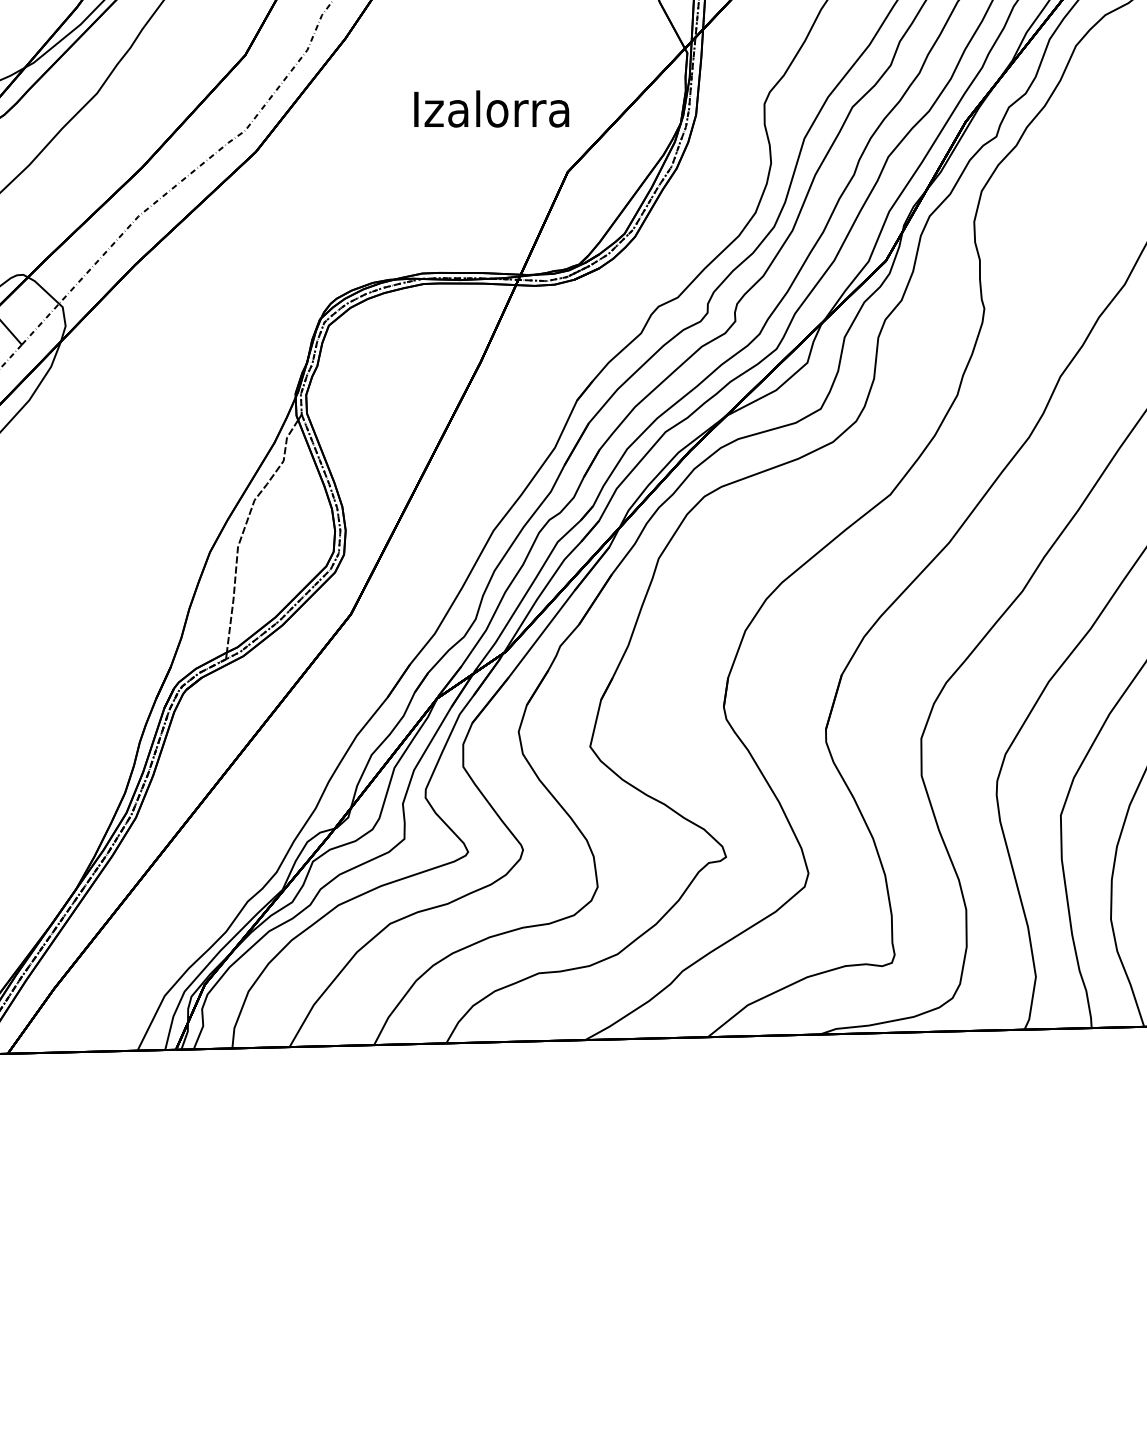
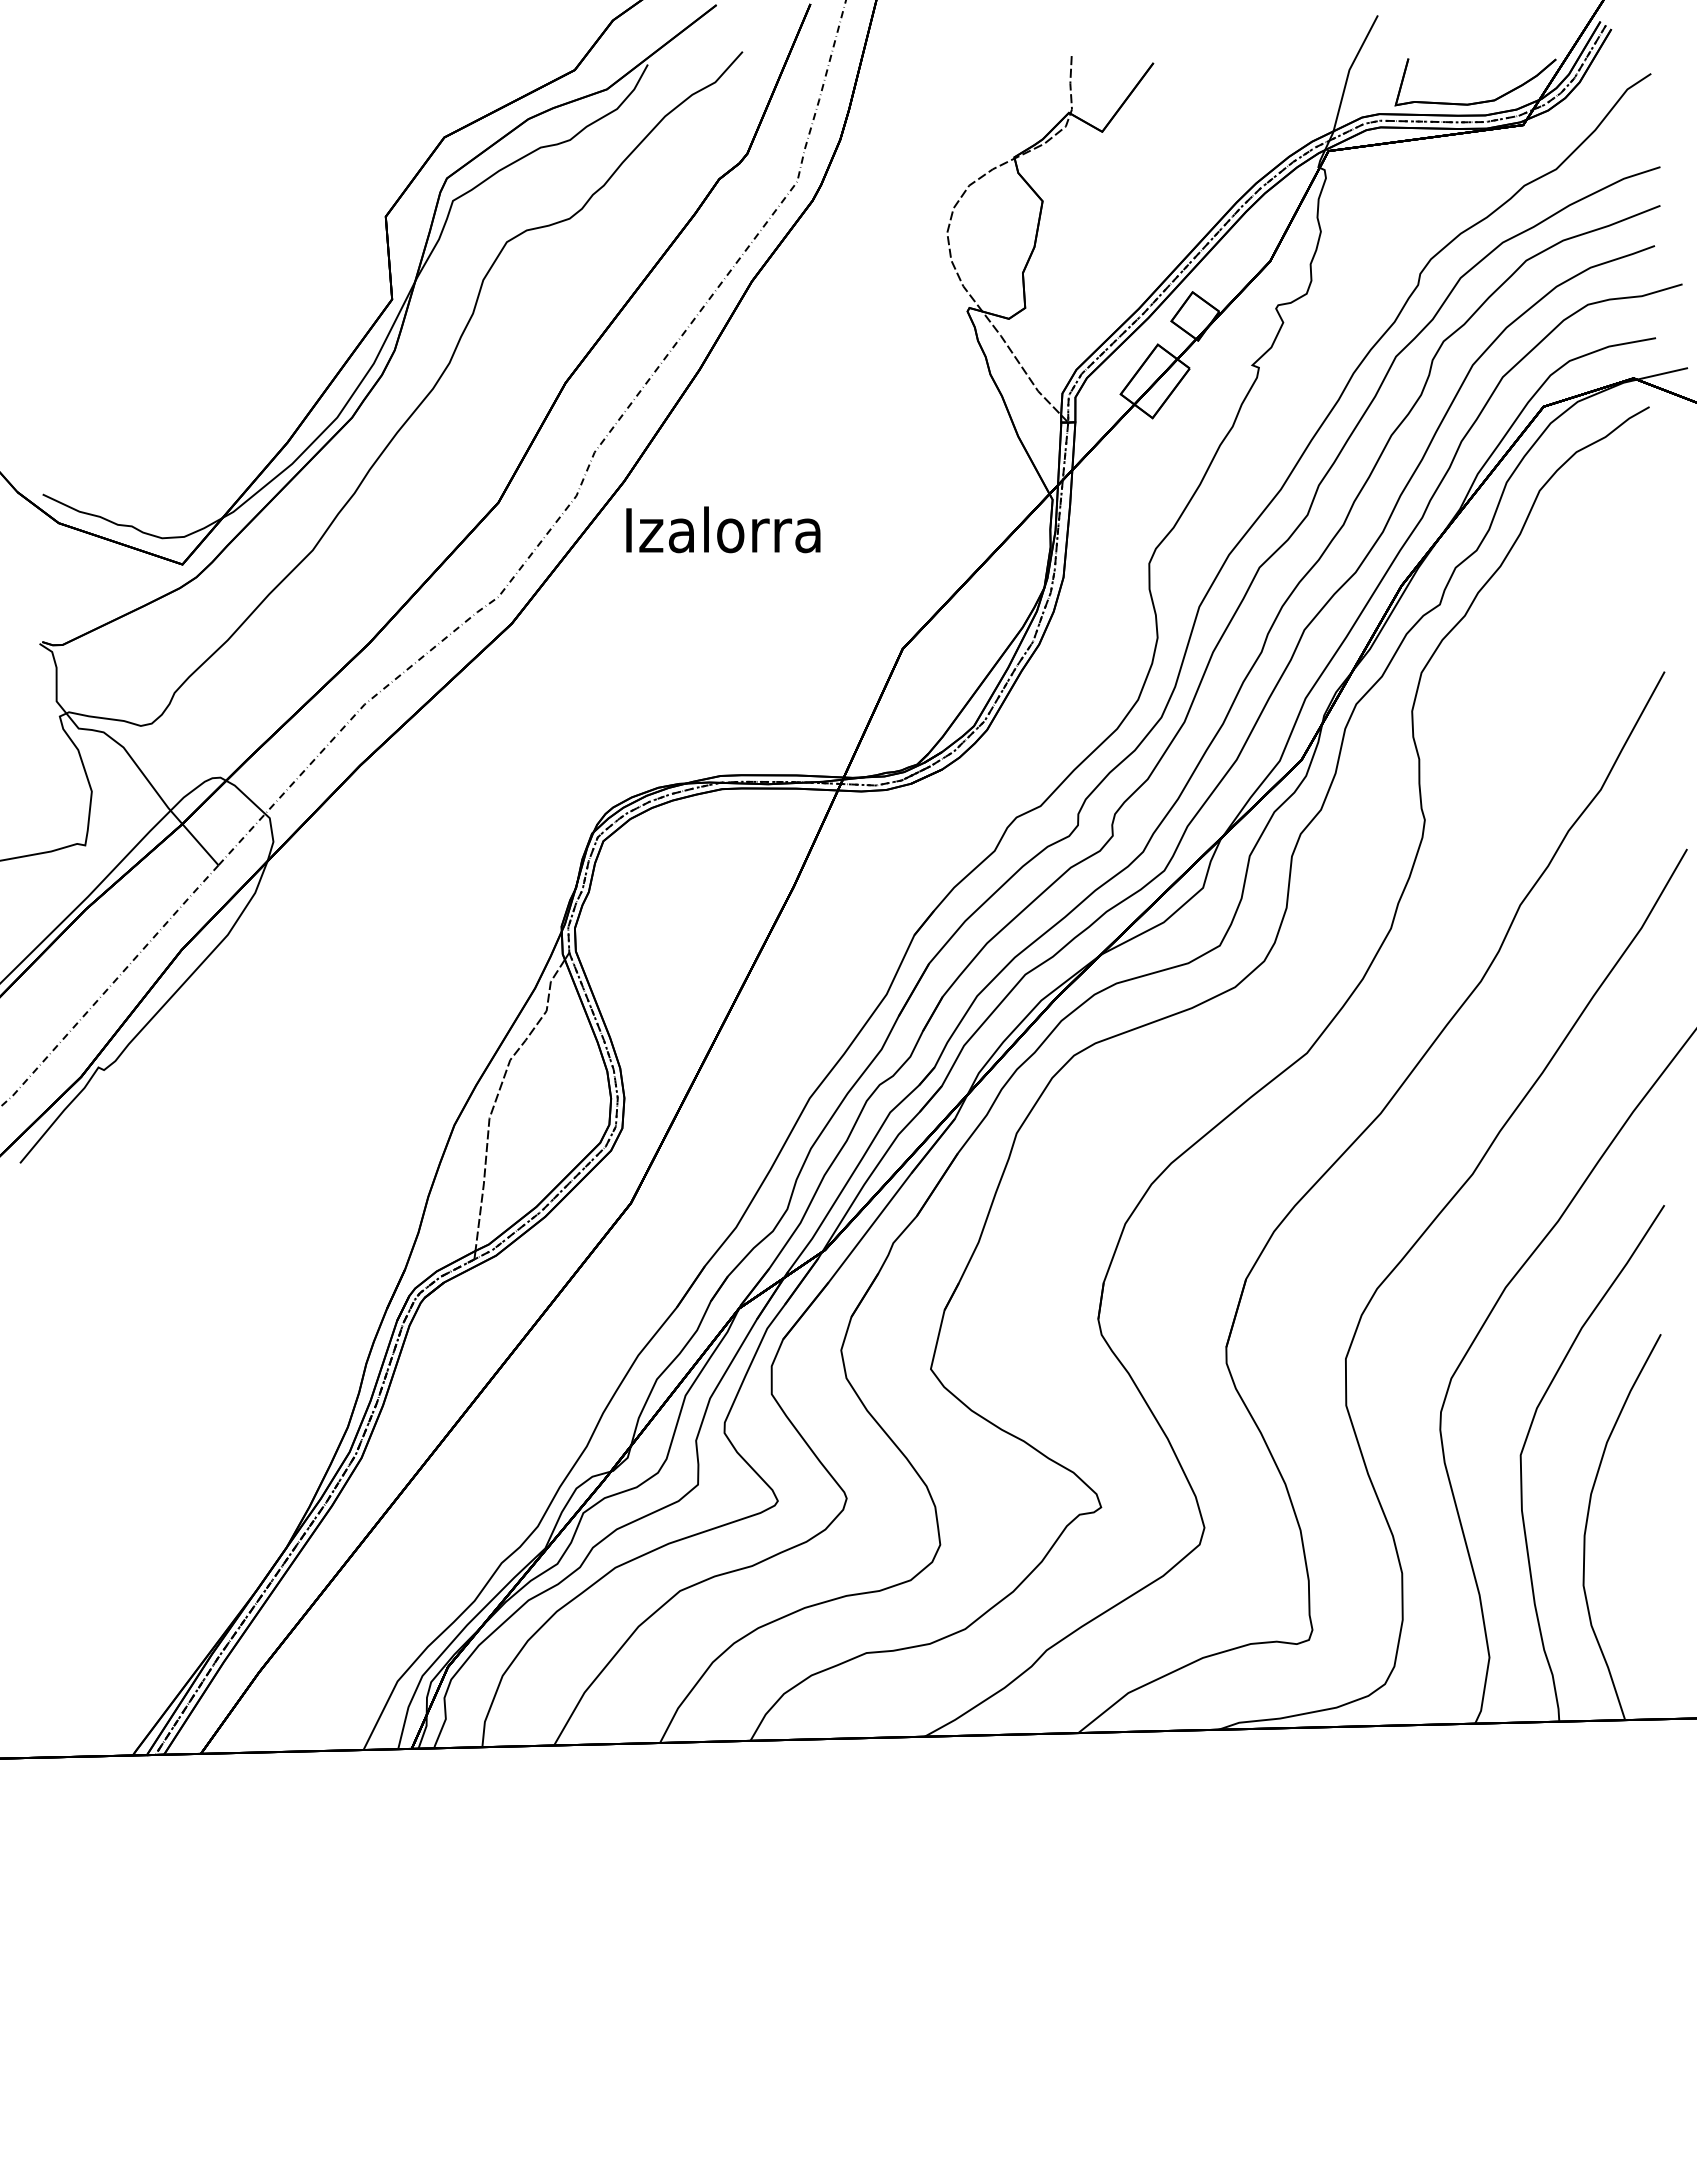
text: (491, 108) -> (723, 529), moved

